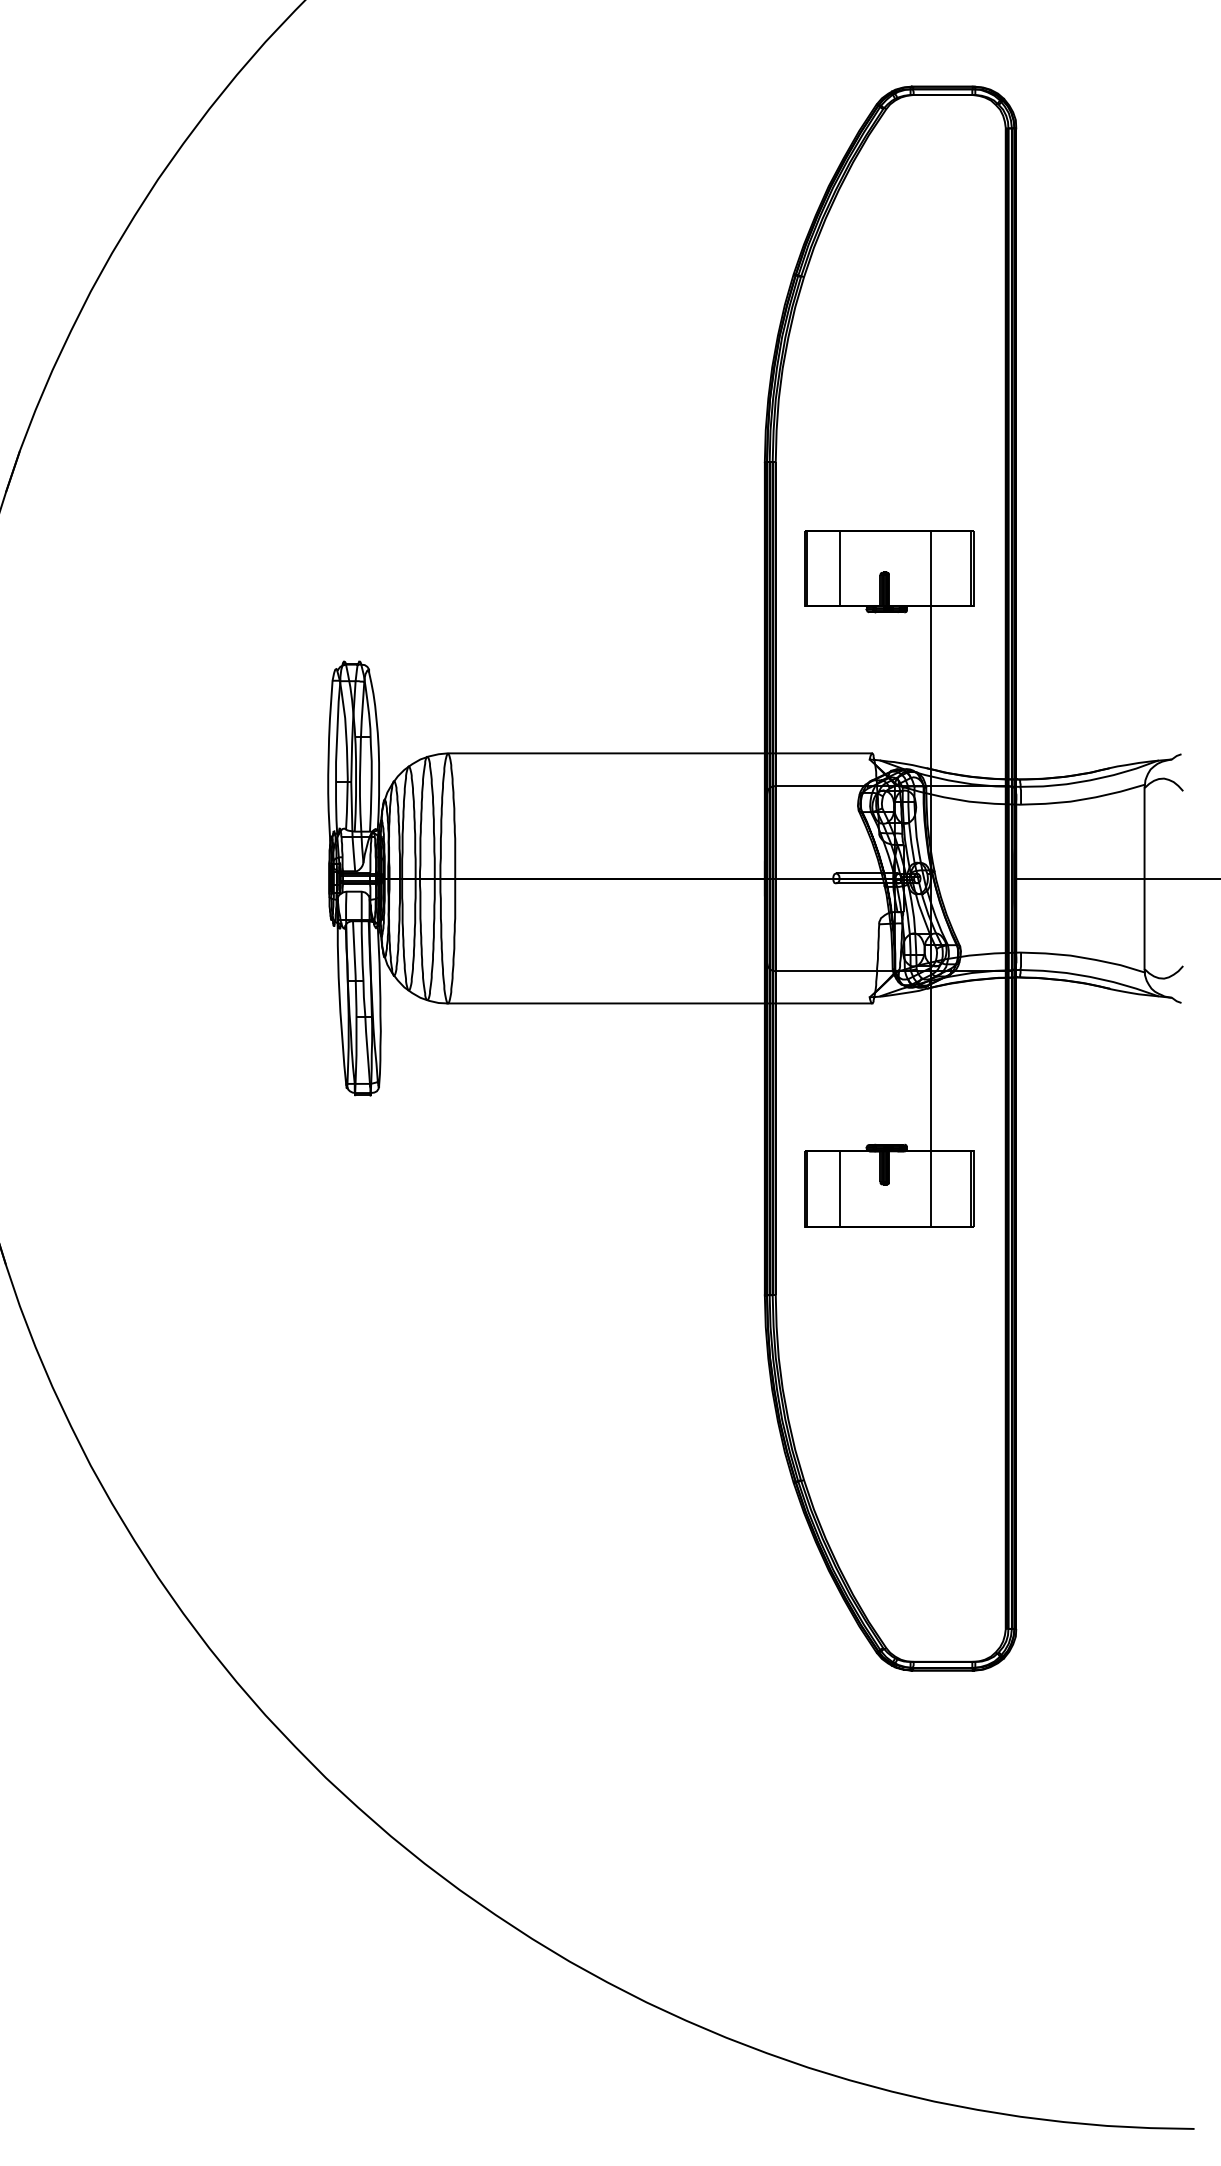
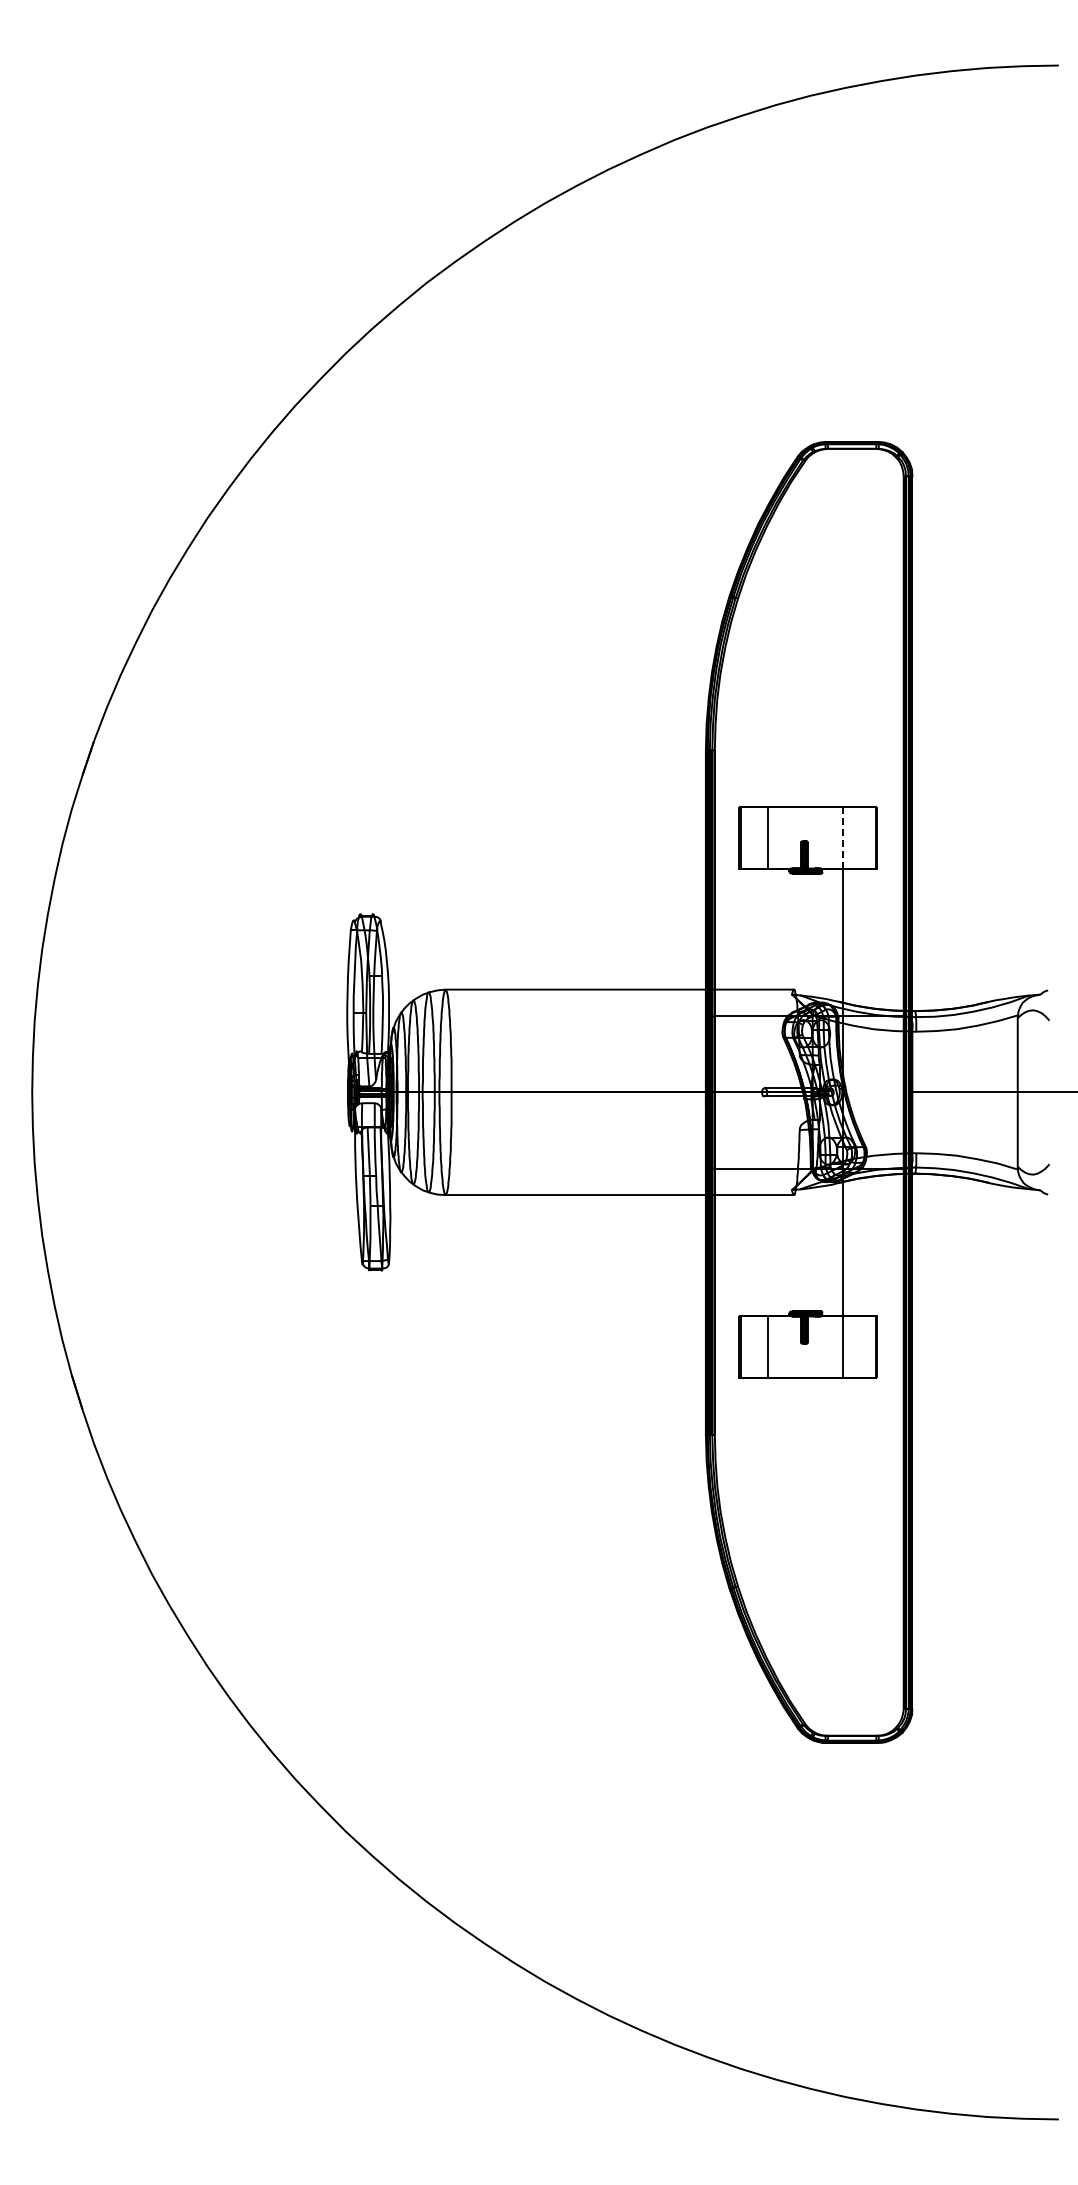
line: (931, 568) -> (842, 837), solid -> dashed

